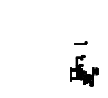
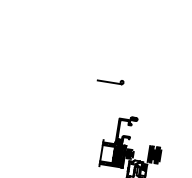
part: (80, 42) -> (110, 80), moved

